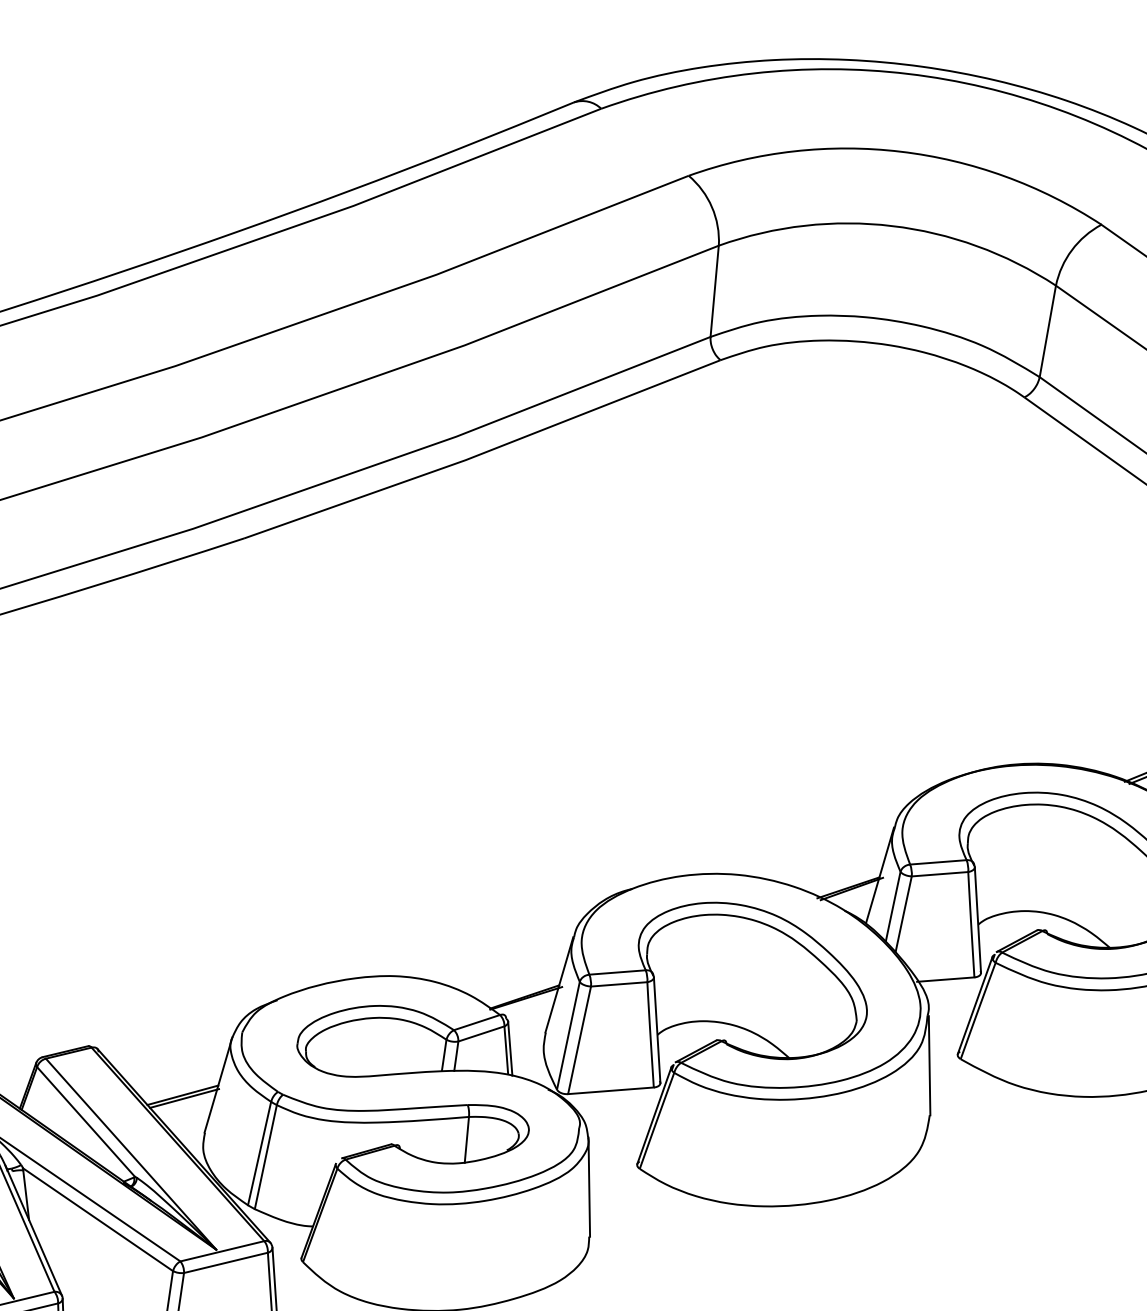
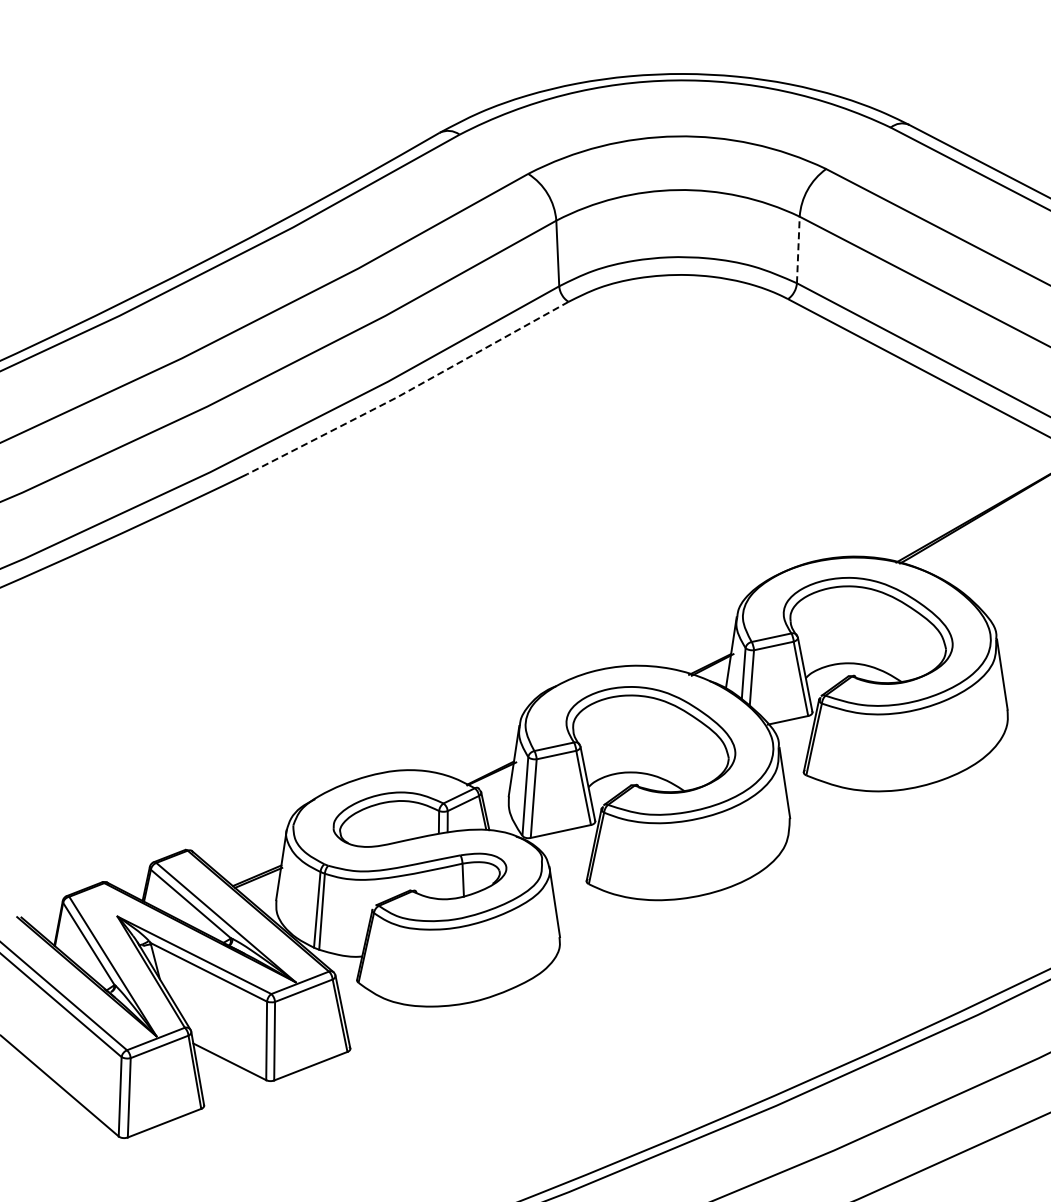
line: (1048, 330) -> (798, 249), solid -> dashed
line: (482, 454) -> (408, 391), solid -> dashed

